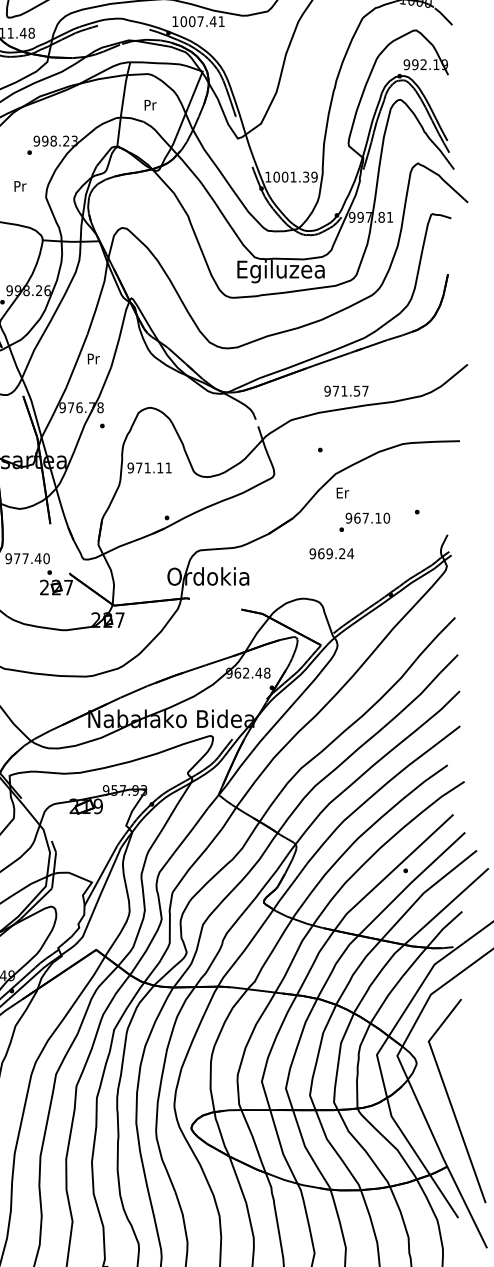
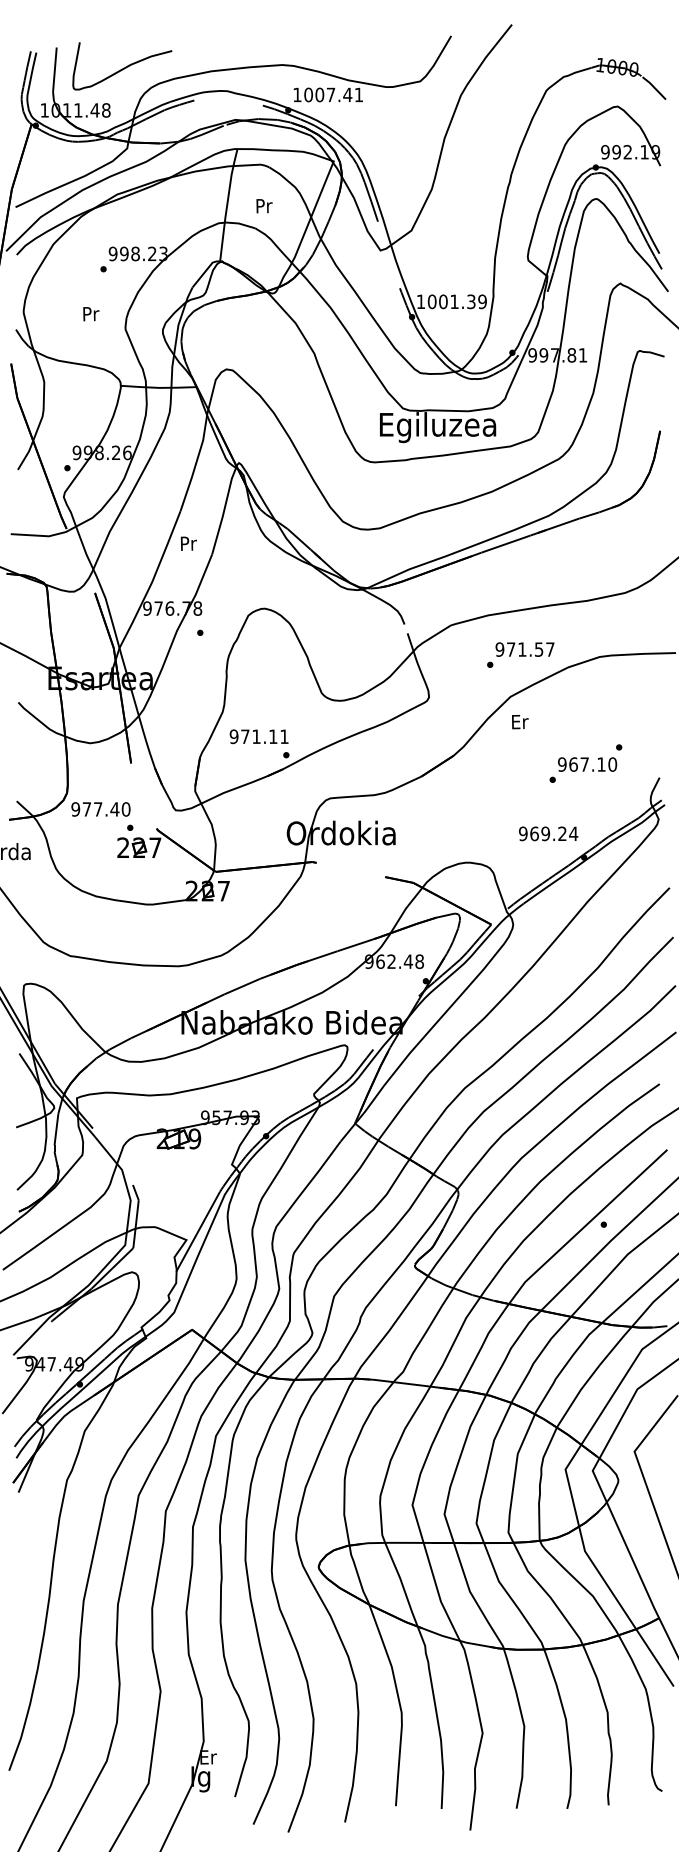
text: (346, 391) -> (524, 649), moved
text: (149, 467) -> (258, 736), moved
text: (364, 521) -> (583, 769), moved
text: (331, 553) -> (548, 833), moved

